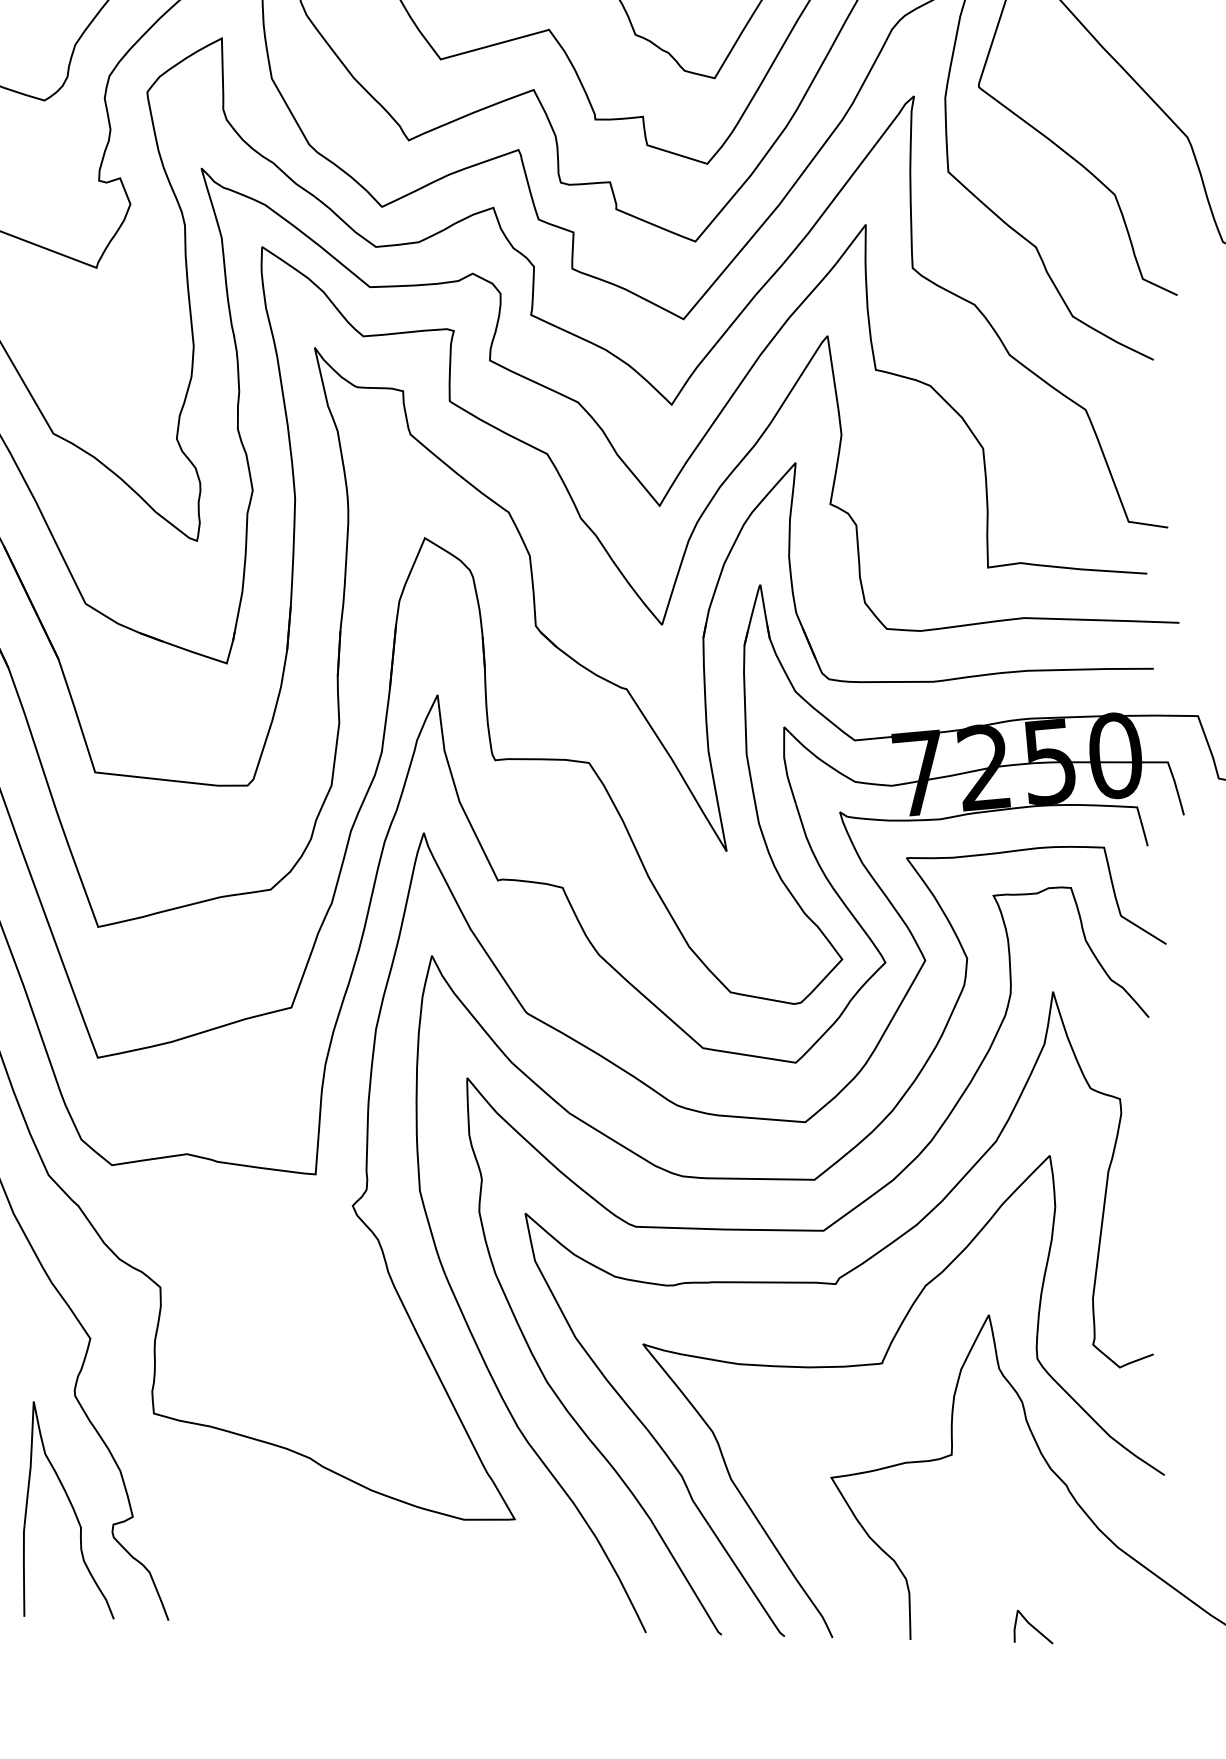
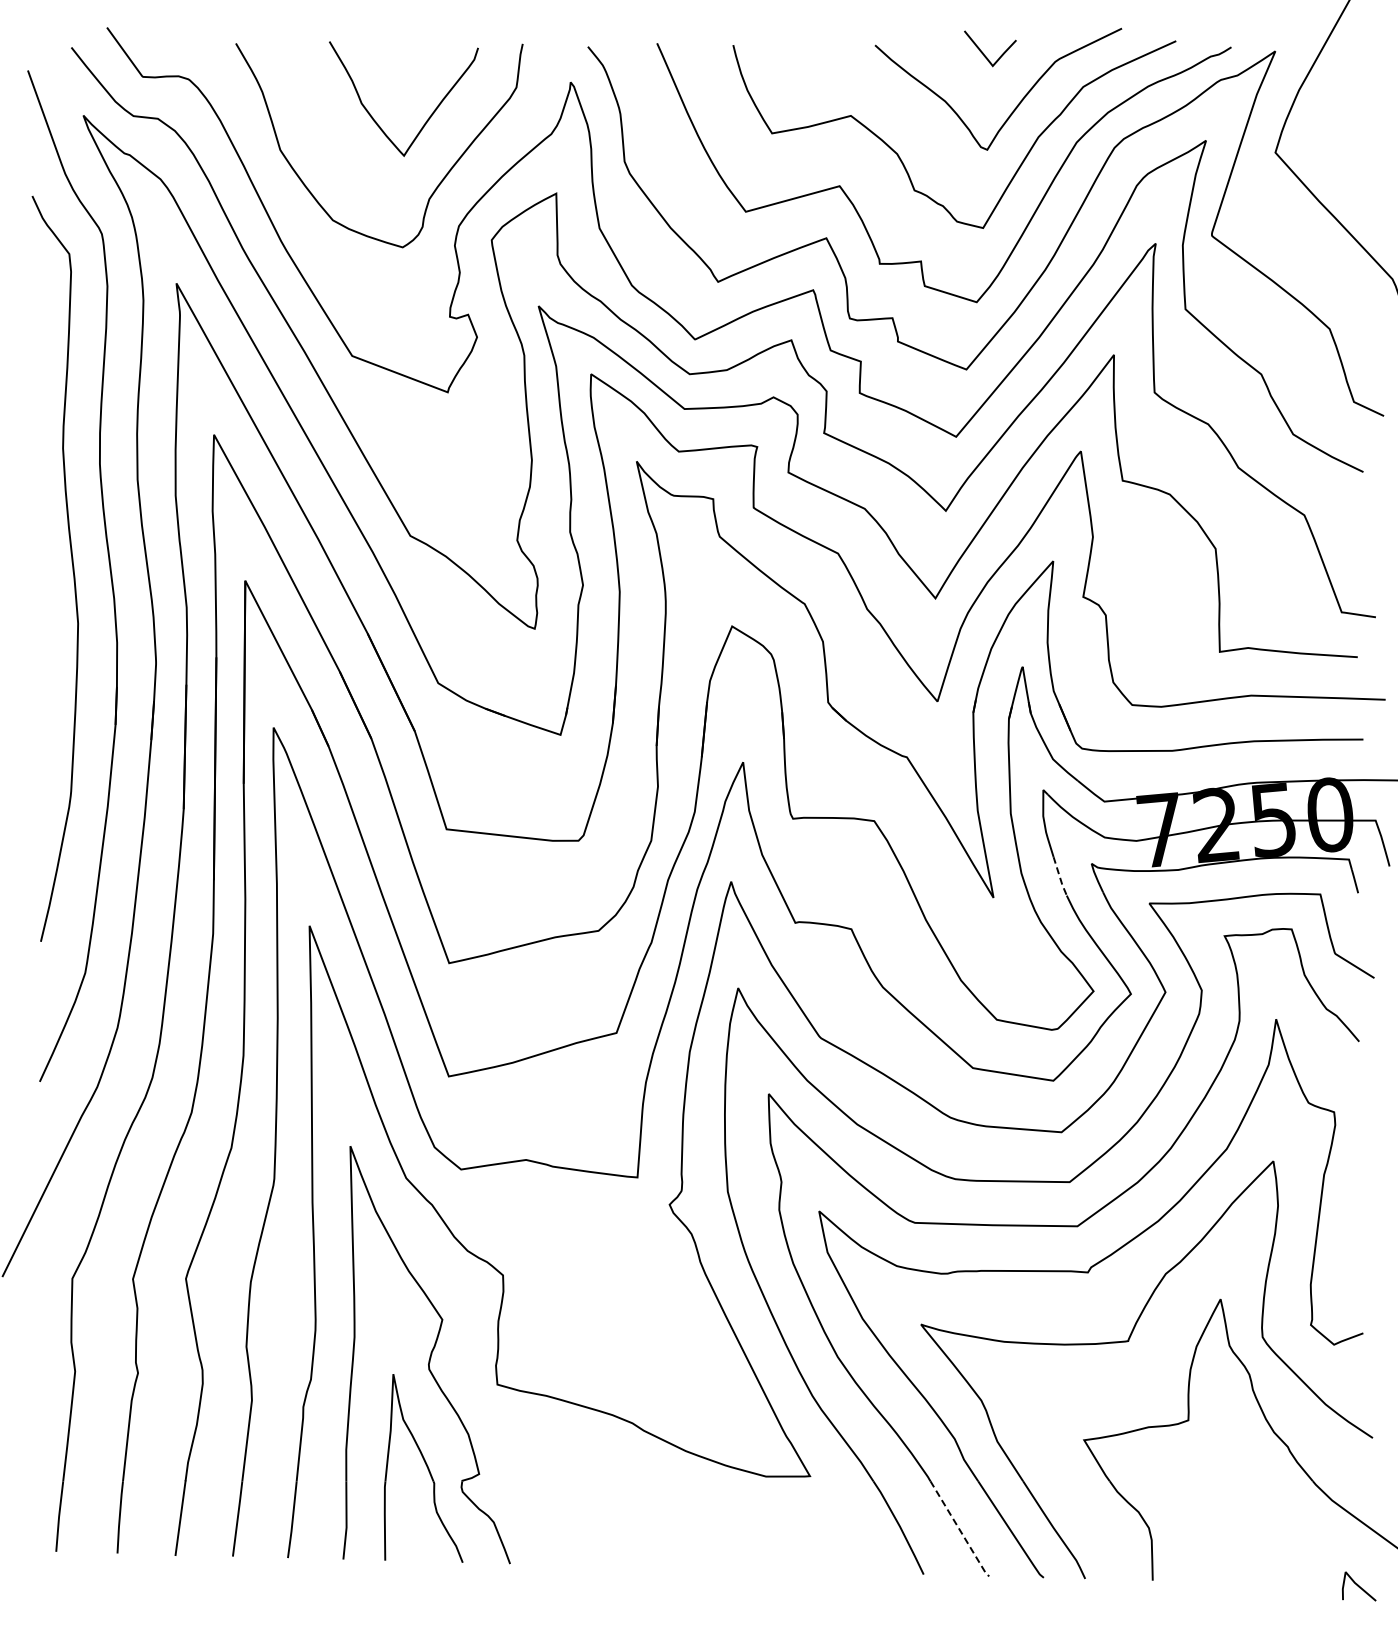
line: (802, 826) -> (1059, 876), solid -> dashed
line: (687, 1580) -> (959, 1529), solid -> dashed
curve: (1033, 1627) -> (1359, 1586), moved

